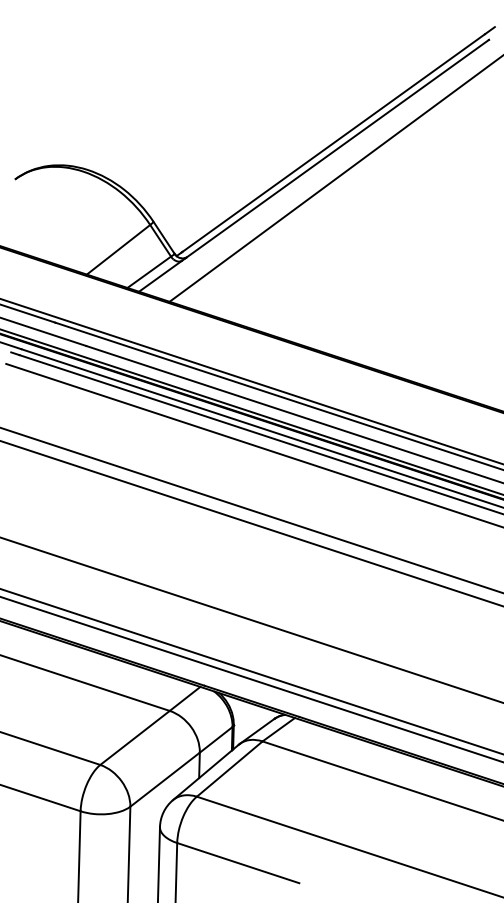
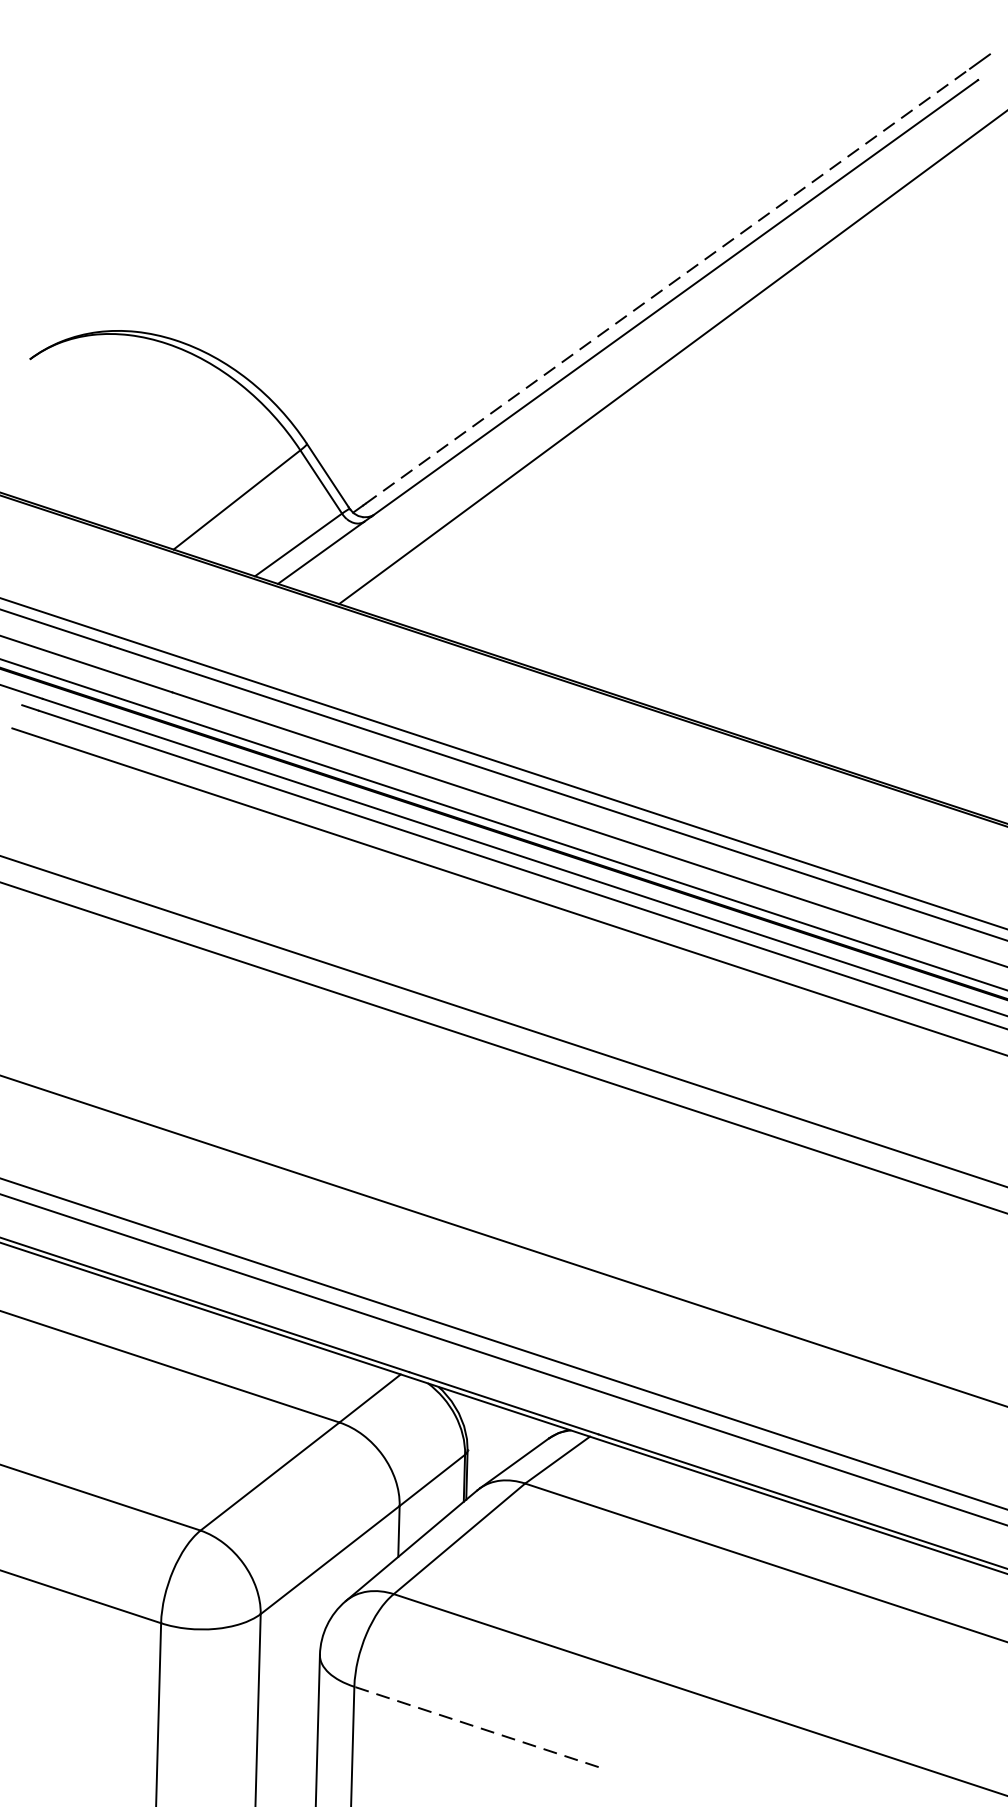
line: (334, 142) -> (669, 285), solid -> dashed
line: (237, 862) -> (474, 1725), solid -> dashed

